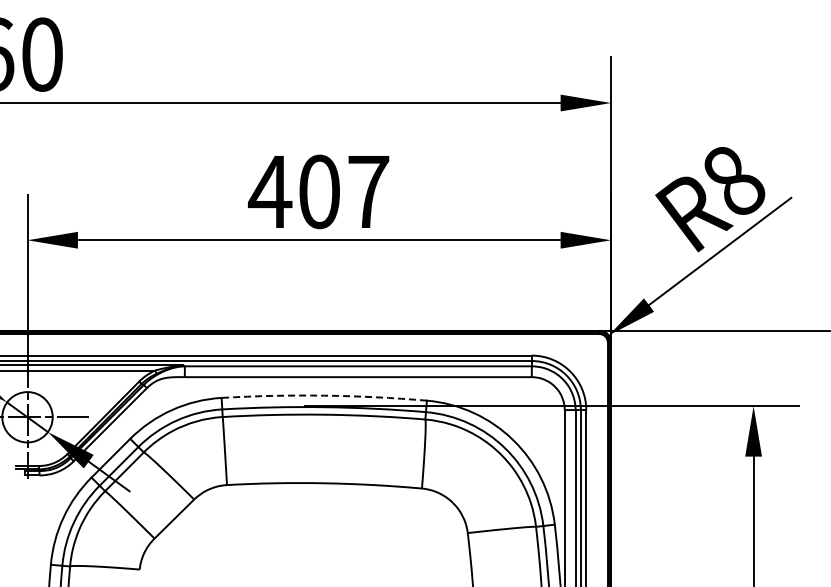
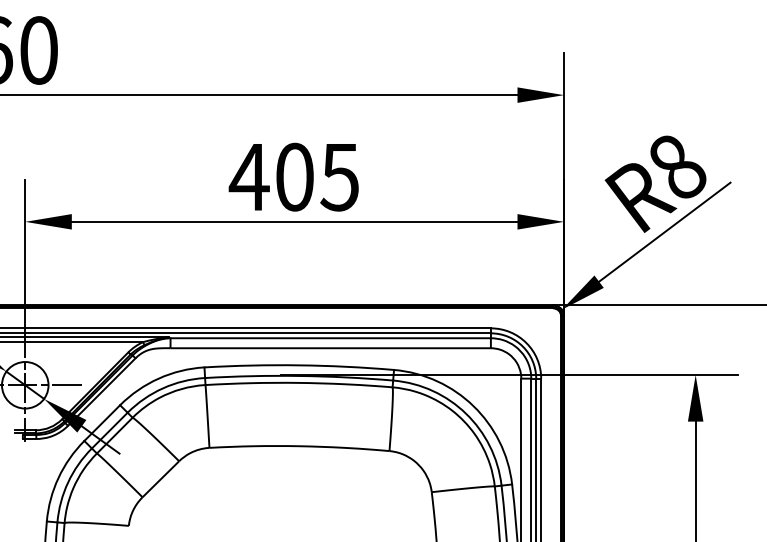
text: (367, 192) -> (339, 177), 407 -> 405
arc: (324, 395) -> (299, 365), dashed -> solid

